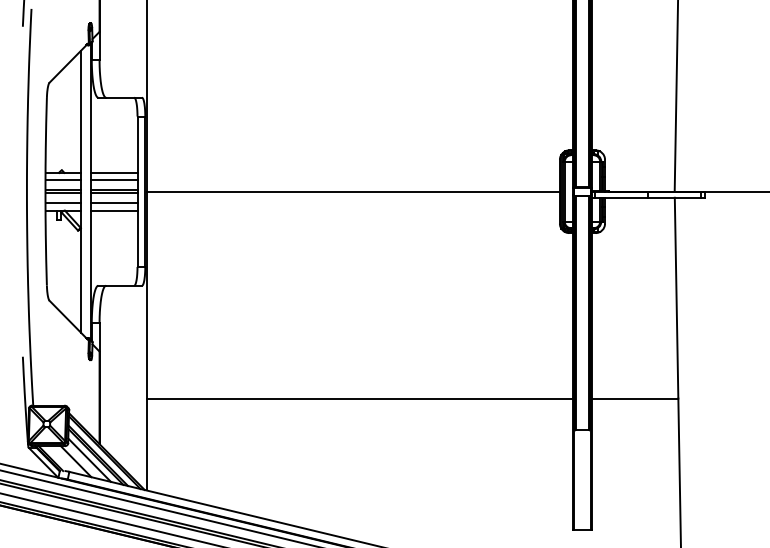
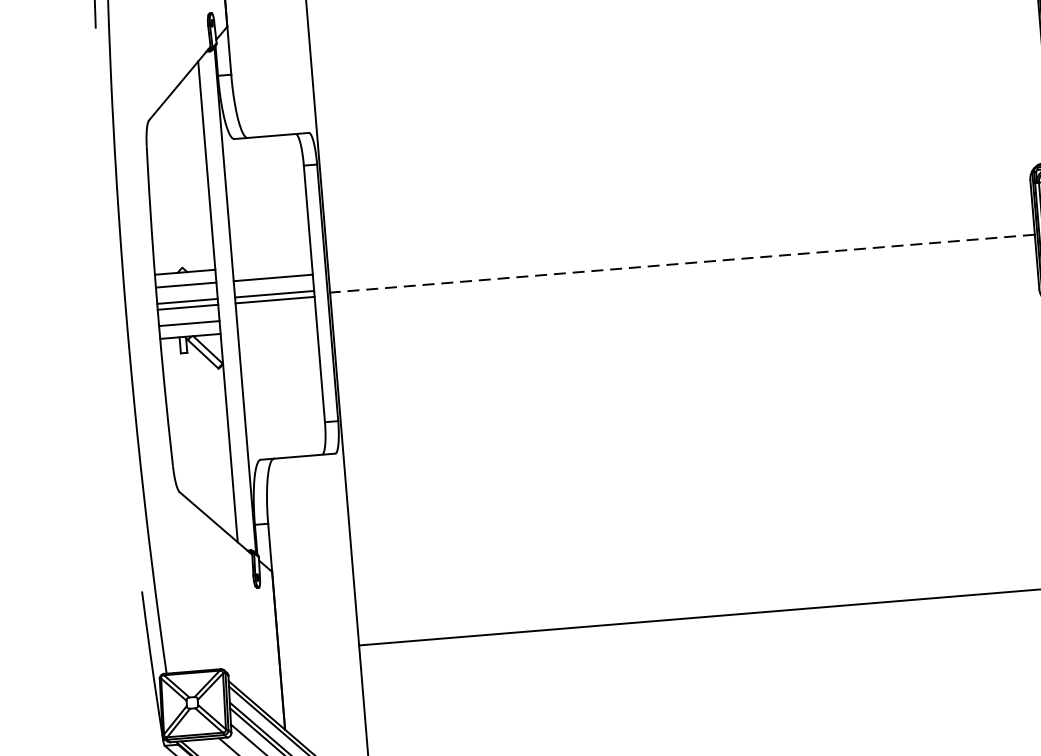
line: (114, 172) -> (272, 264), removed
line: (353, 191) -> (682, 263), solid -> dashed
line: (114, 203) -> (276, 317), removed
line: (114, 210) -> (277, 329), removed

